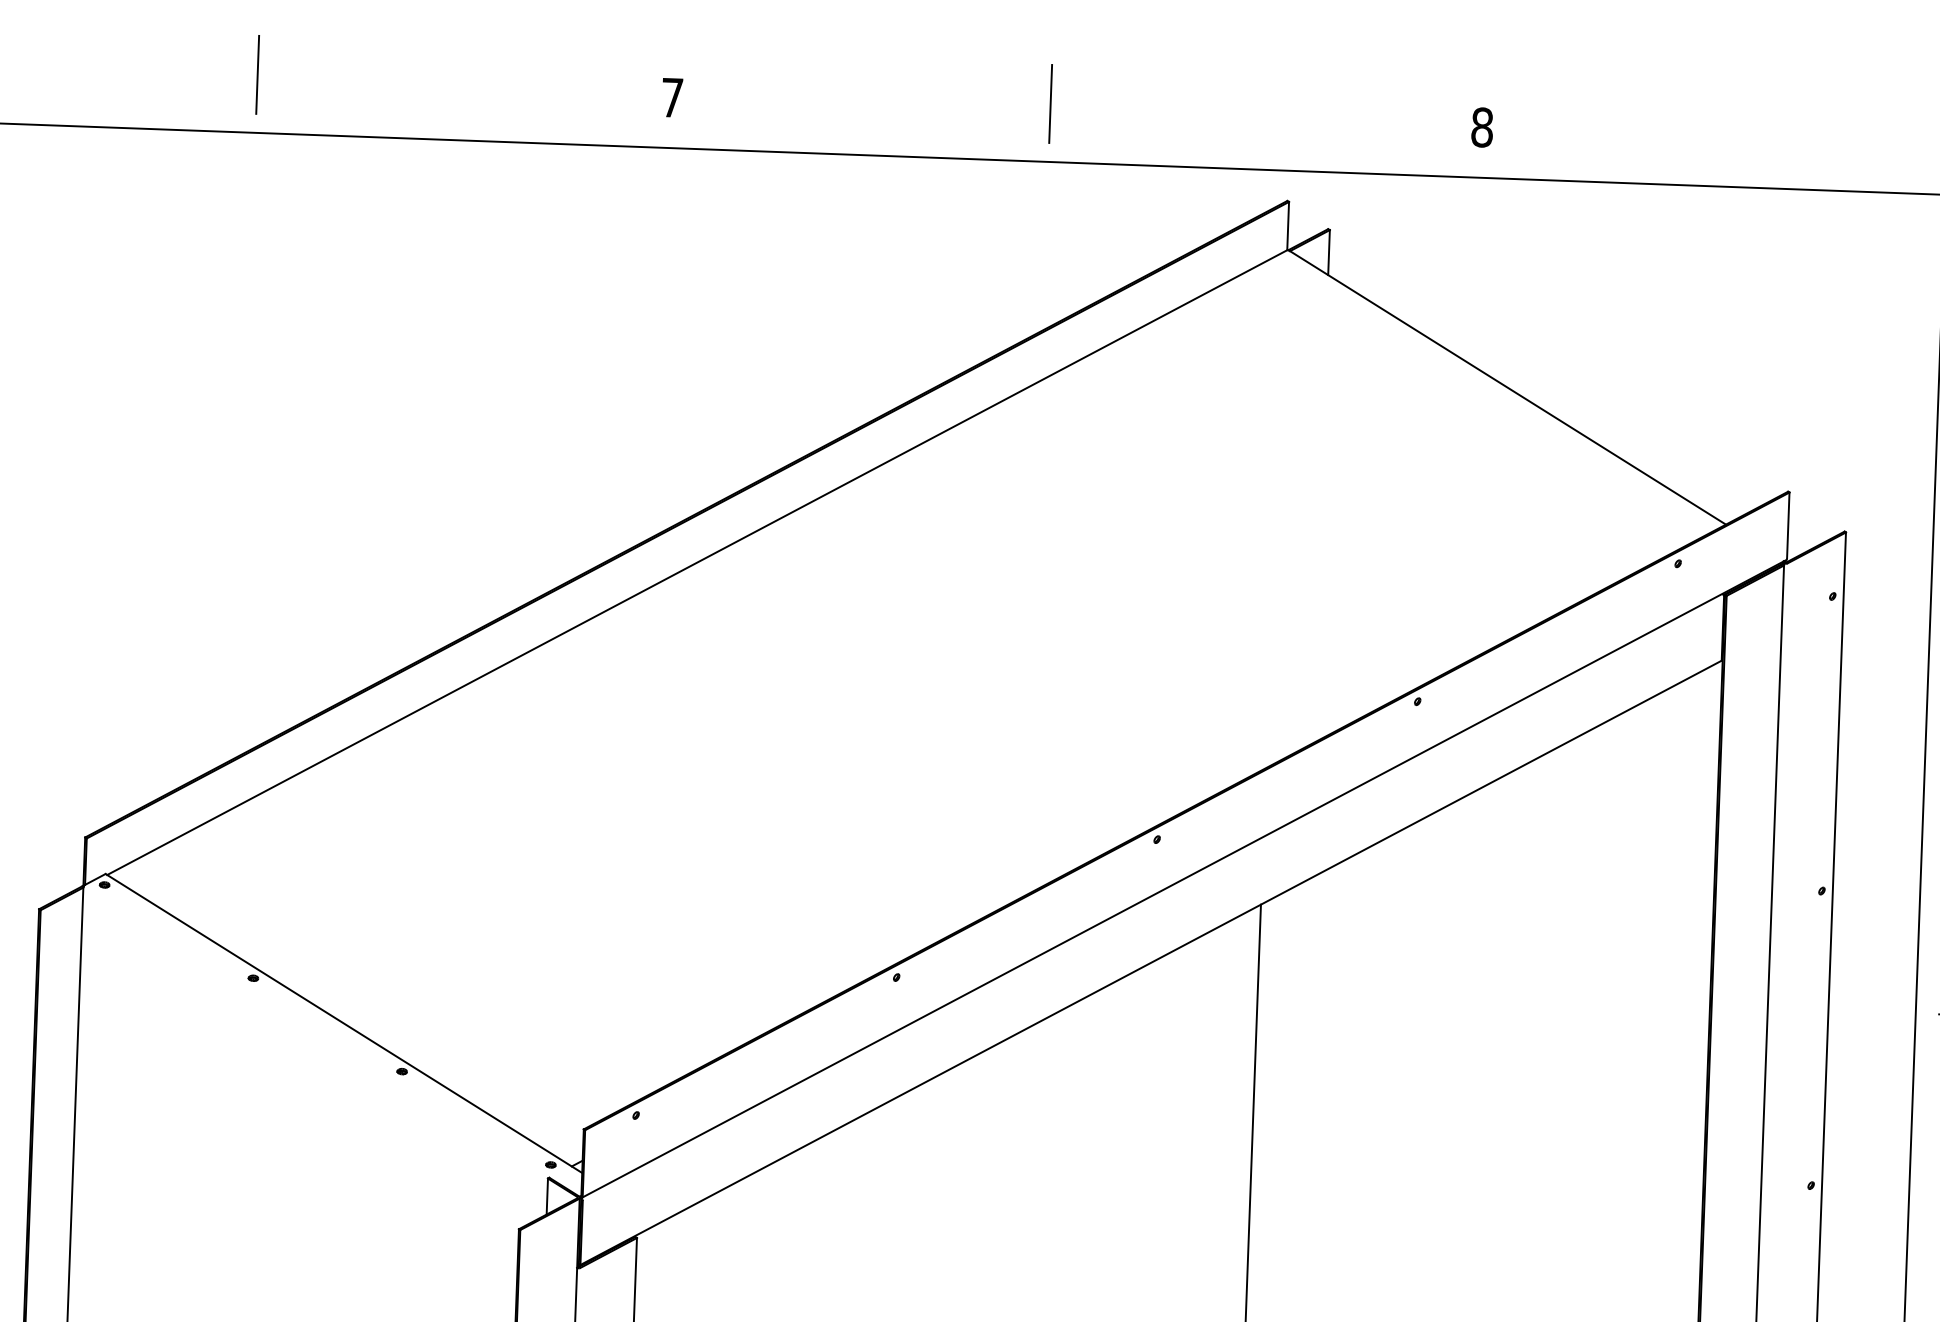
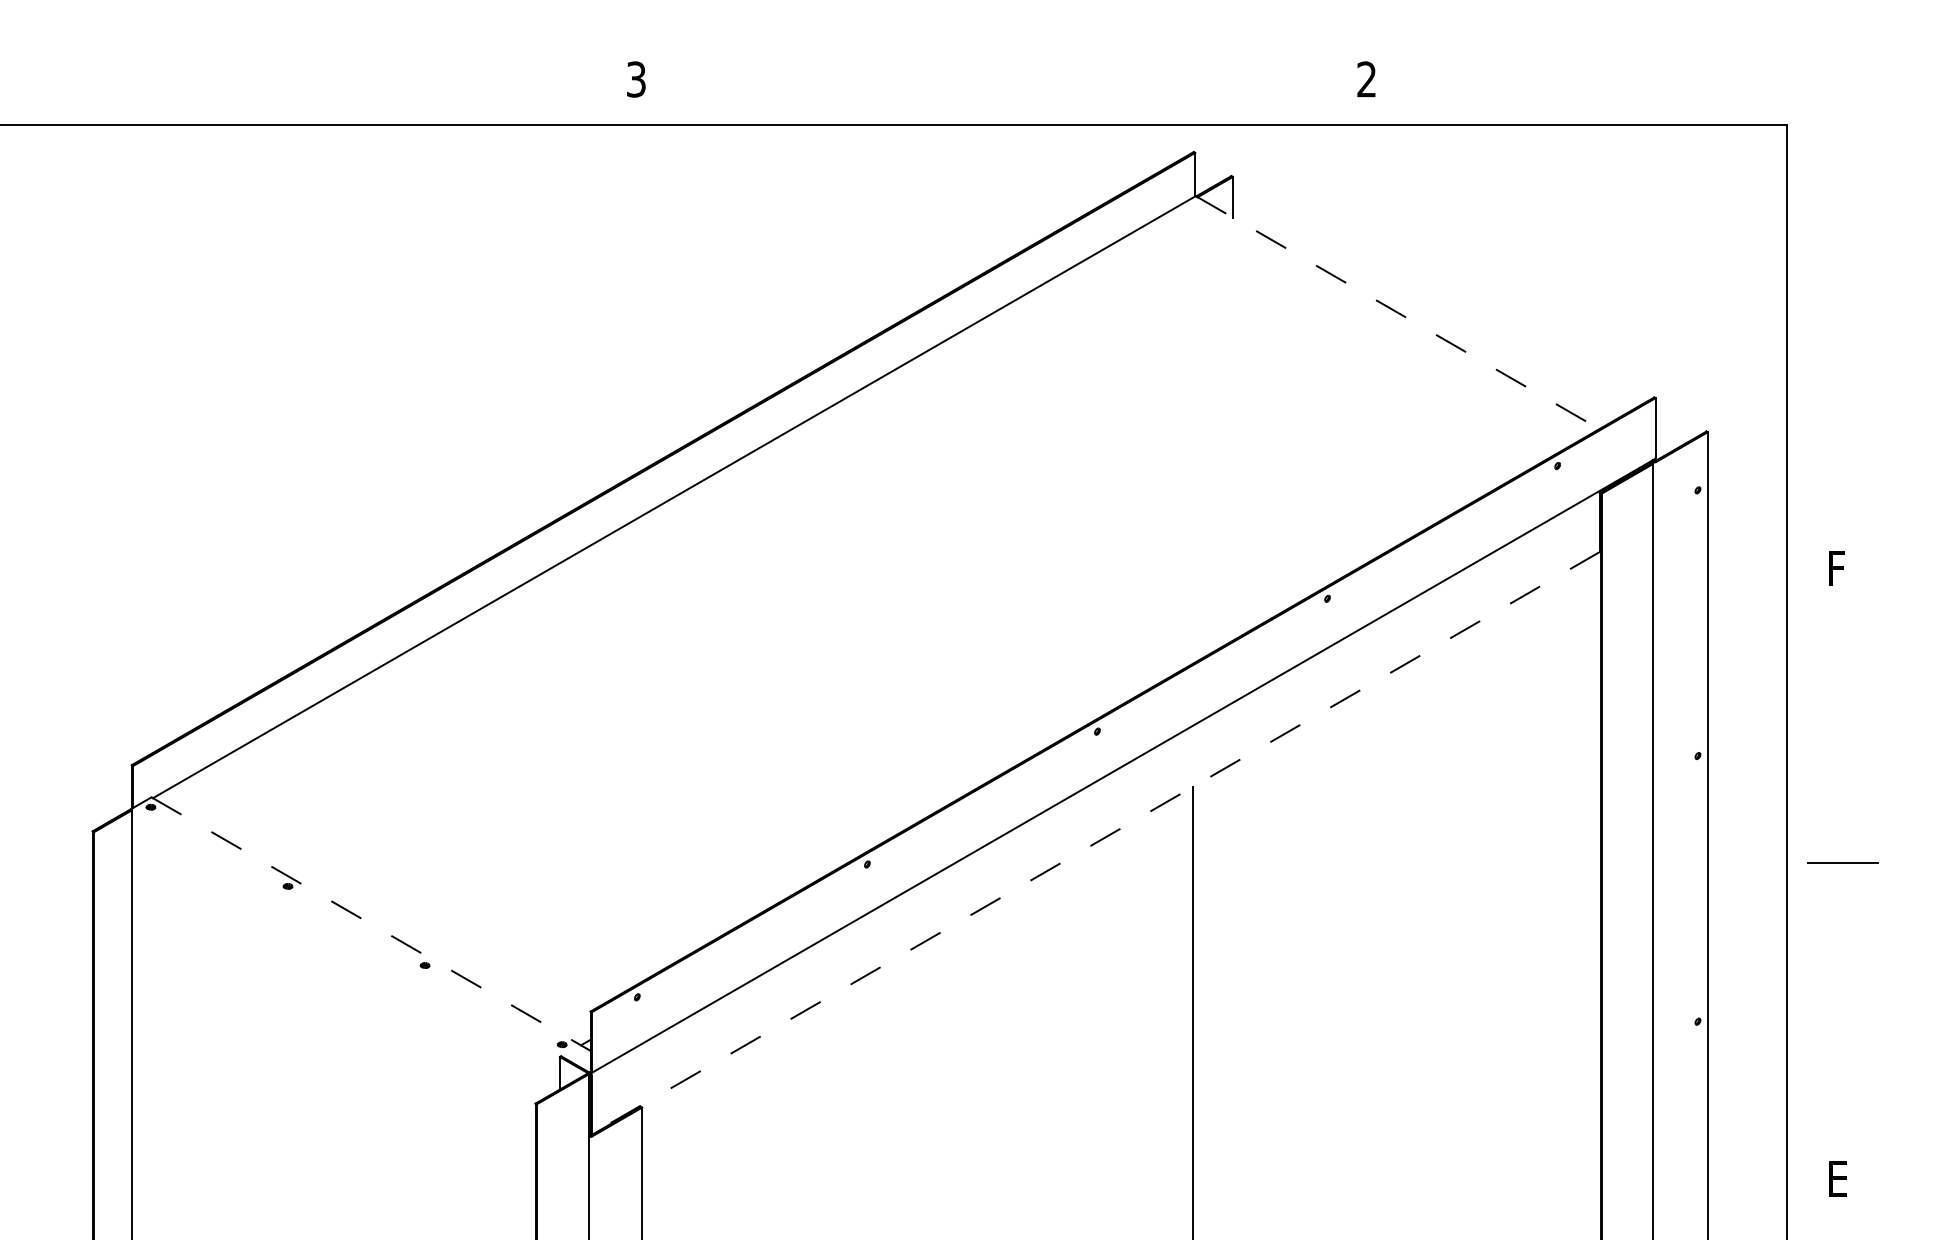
line: (258, 74) -> (262, 72), removed
text: (672, 97) -> (636, 79), 7 -> 3
line: (1050, 103) -> (977, 72), removed
text: (1481, 127) -> (1366, 79), 8 -> 2
line: (1506, 387) -> (1397, 312), solid -> dashed
line: (1151, 962) -> (1096, 842), solid -> dashed
line: (344, 1023) -> (371, 924), solid -> dashed

